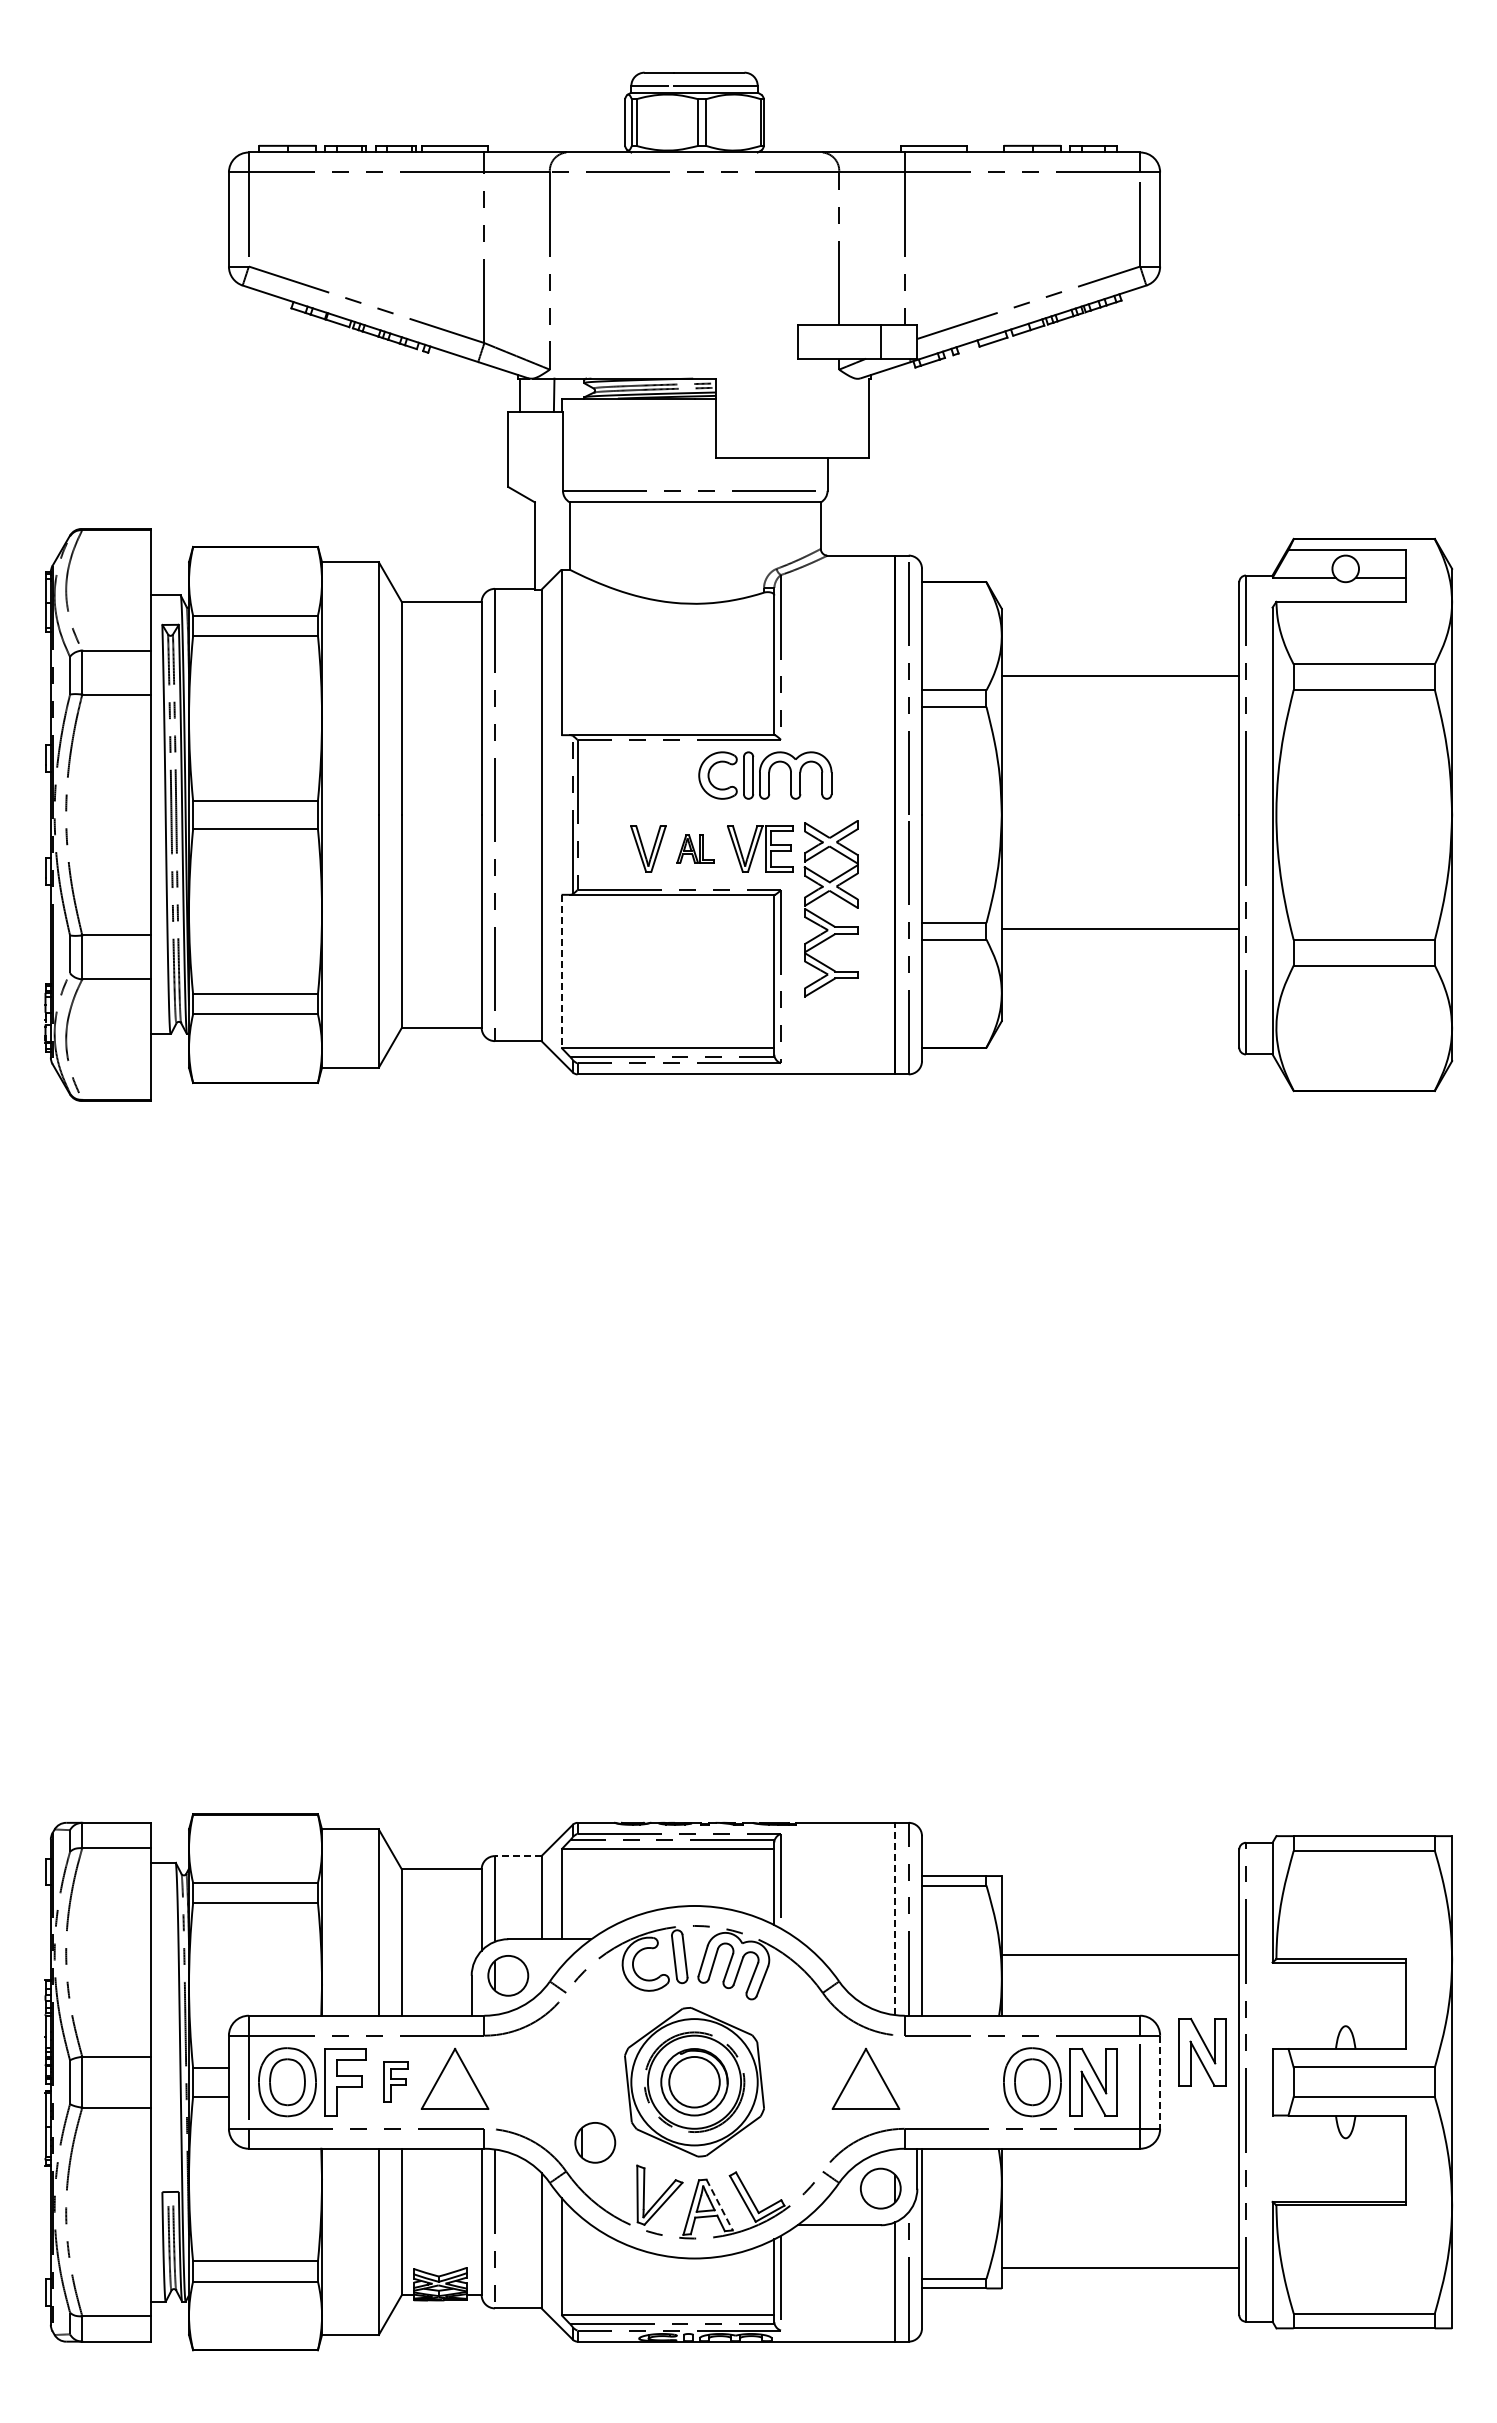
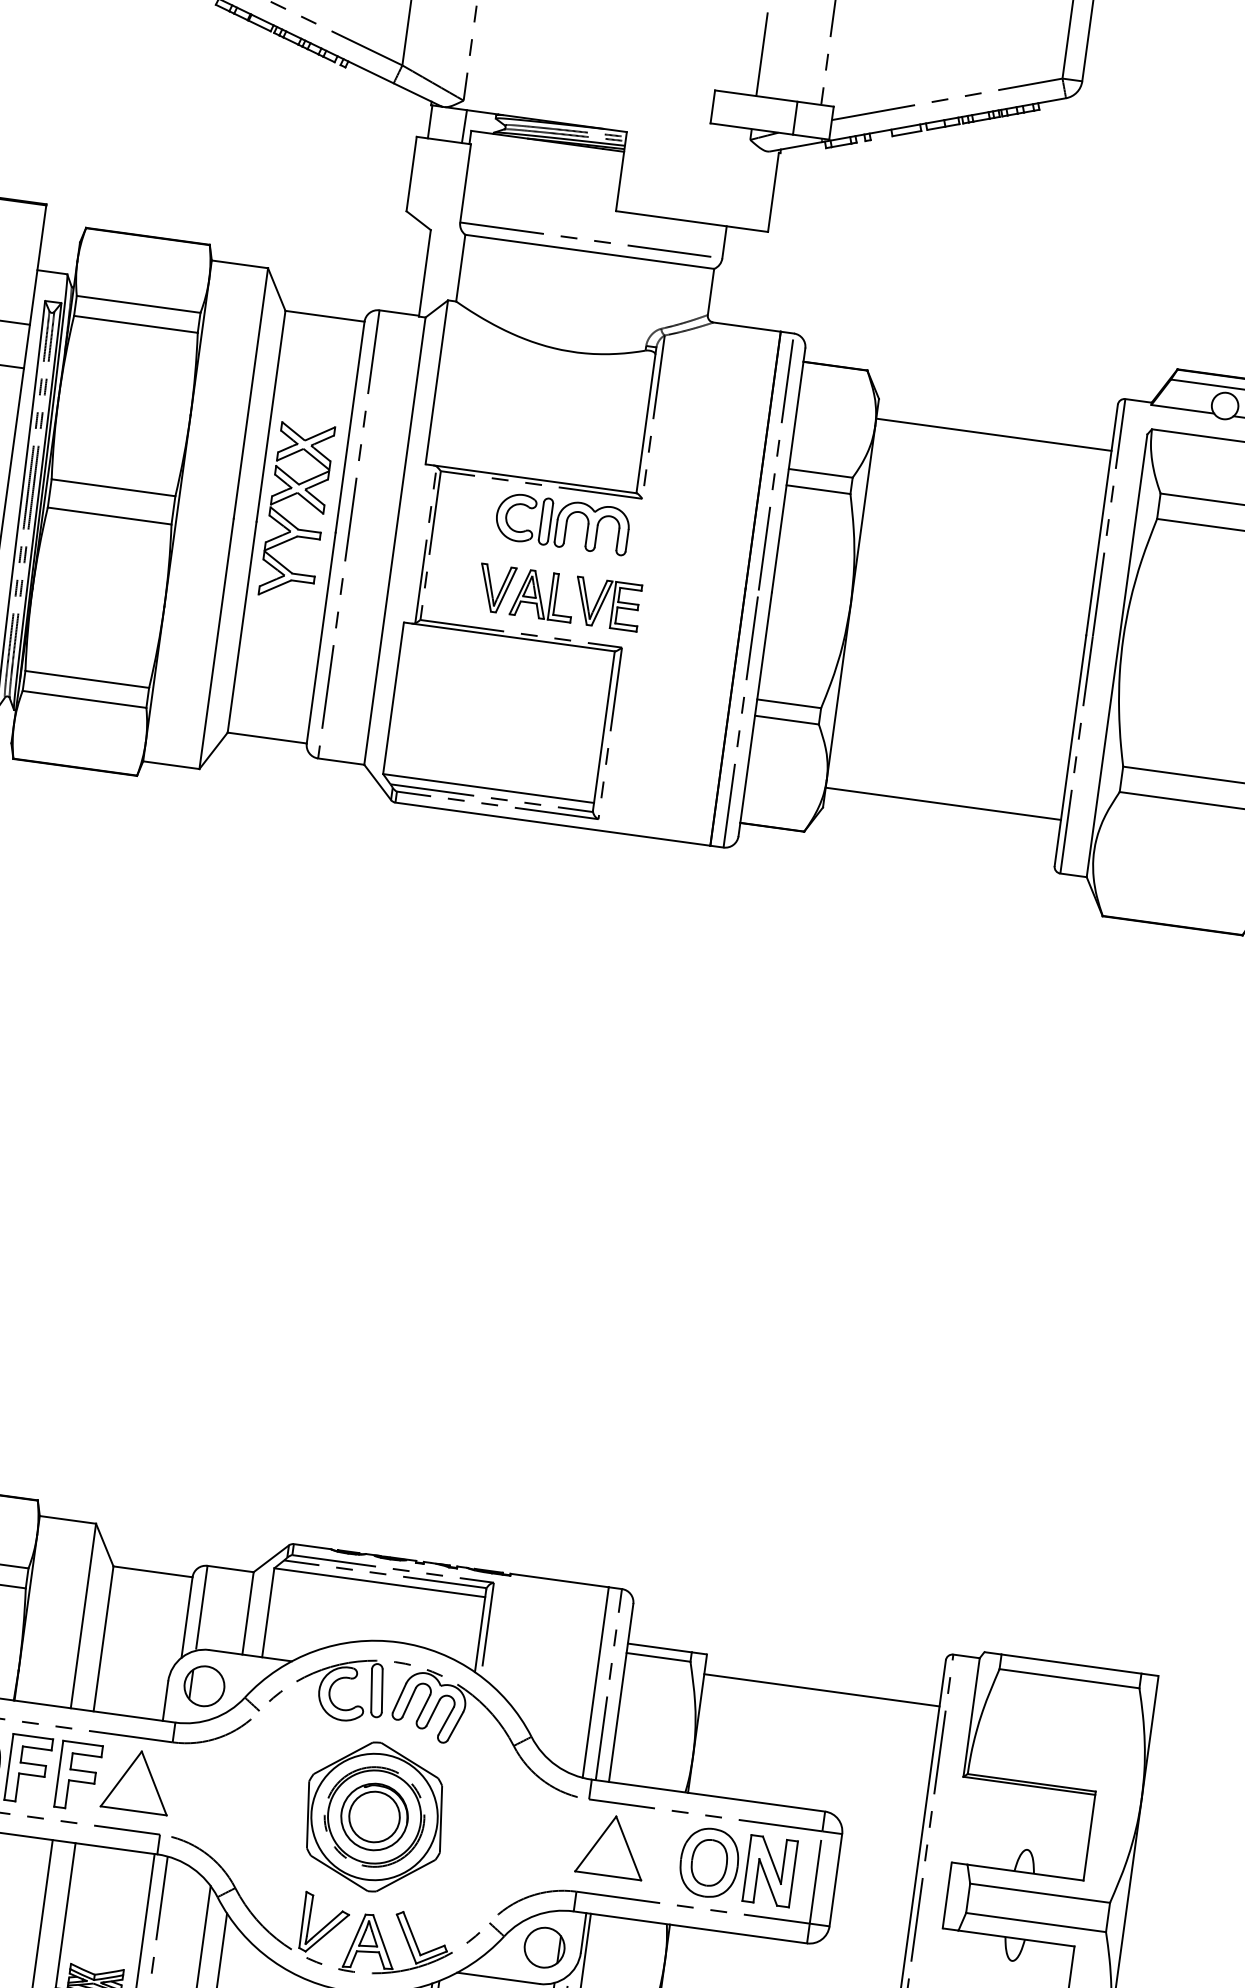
line: (1120, 675) -> (993, 434), moved
part: (765, 775) -> (562, 523), moved
part: (695, 848) -> (542, 594), size x1.67
part: (823, 918) -> (287, 519), moved
line: (1120, 929) -> (943, 804), moved
line: (561, 971) -> (393, 698), dashed -> solid
line: (517, 1856) -> (229, 1569), dashed -> solid
line: (895, 1918) -> (595, 1682), dashed -> solid
line: (1120, 1955) -> (821, 1690), moved
part: (1202, 2052) -> (881, 1856), removed
part: (865, 2078) -> (611, 1845), moved
part: (395, 2082) -> (78, 1776), size x1.67
line: (1160, 2082) -> (836, 1880), dashed -> solid
part: (595, 2142) -> (268, 1863), removed
line: (719, 2205) -> (382, 1942), dashed -> solid

